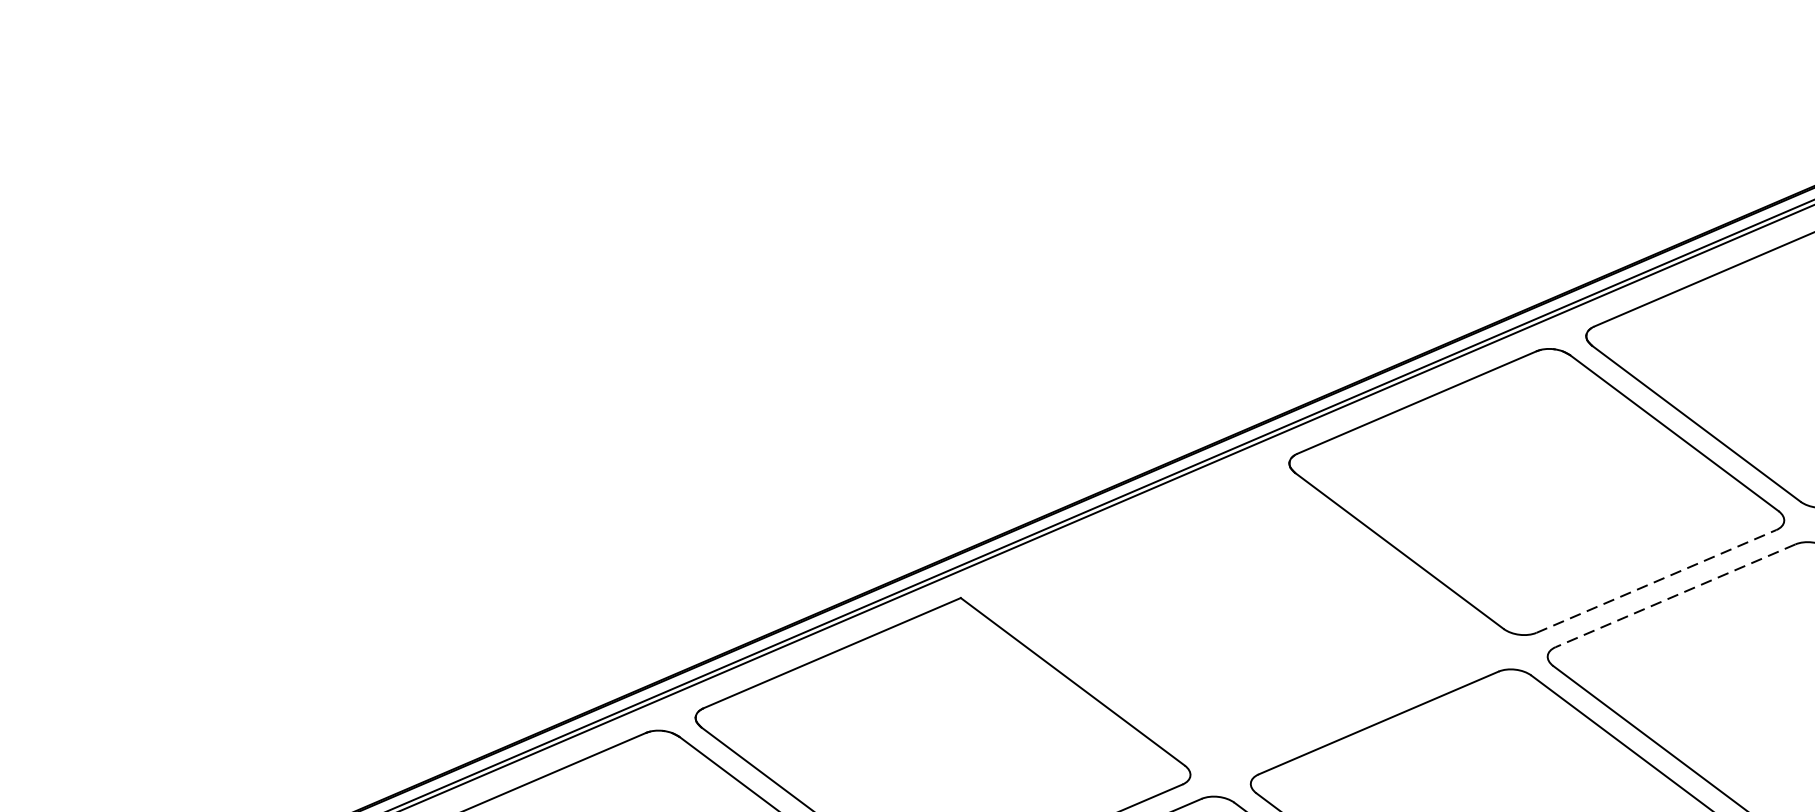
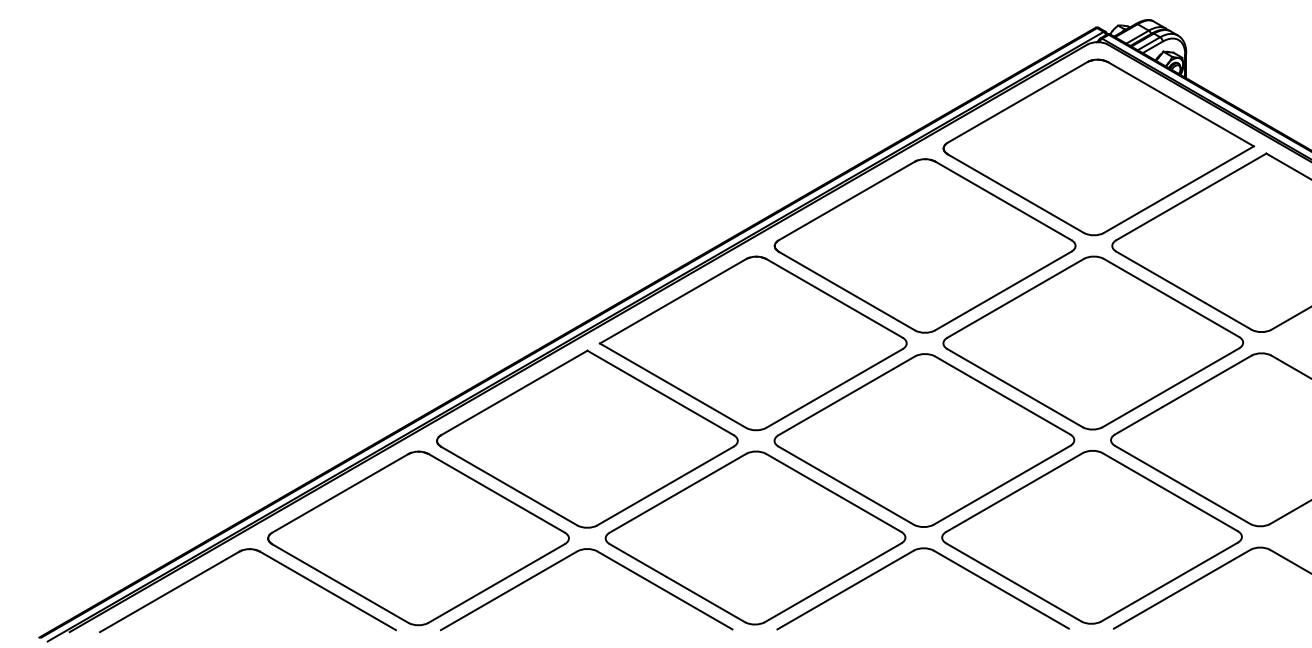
line: (1656, 582) -> (1003, 291), dashed -> solid
line: (1675, 596) -> (1015, 298), dashed -> solid
part: (1233, 618) -> (752, 343), added

